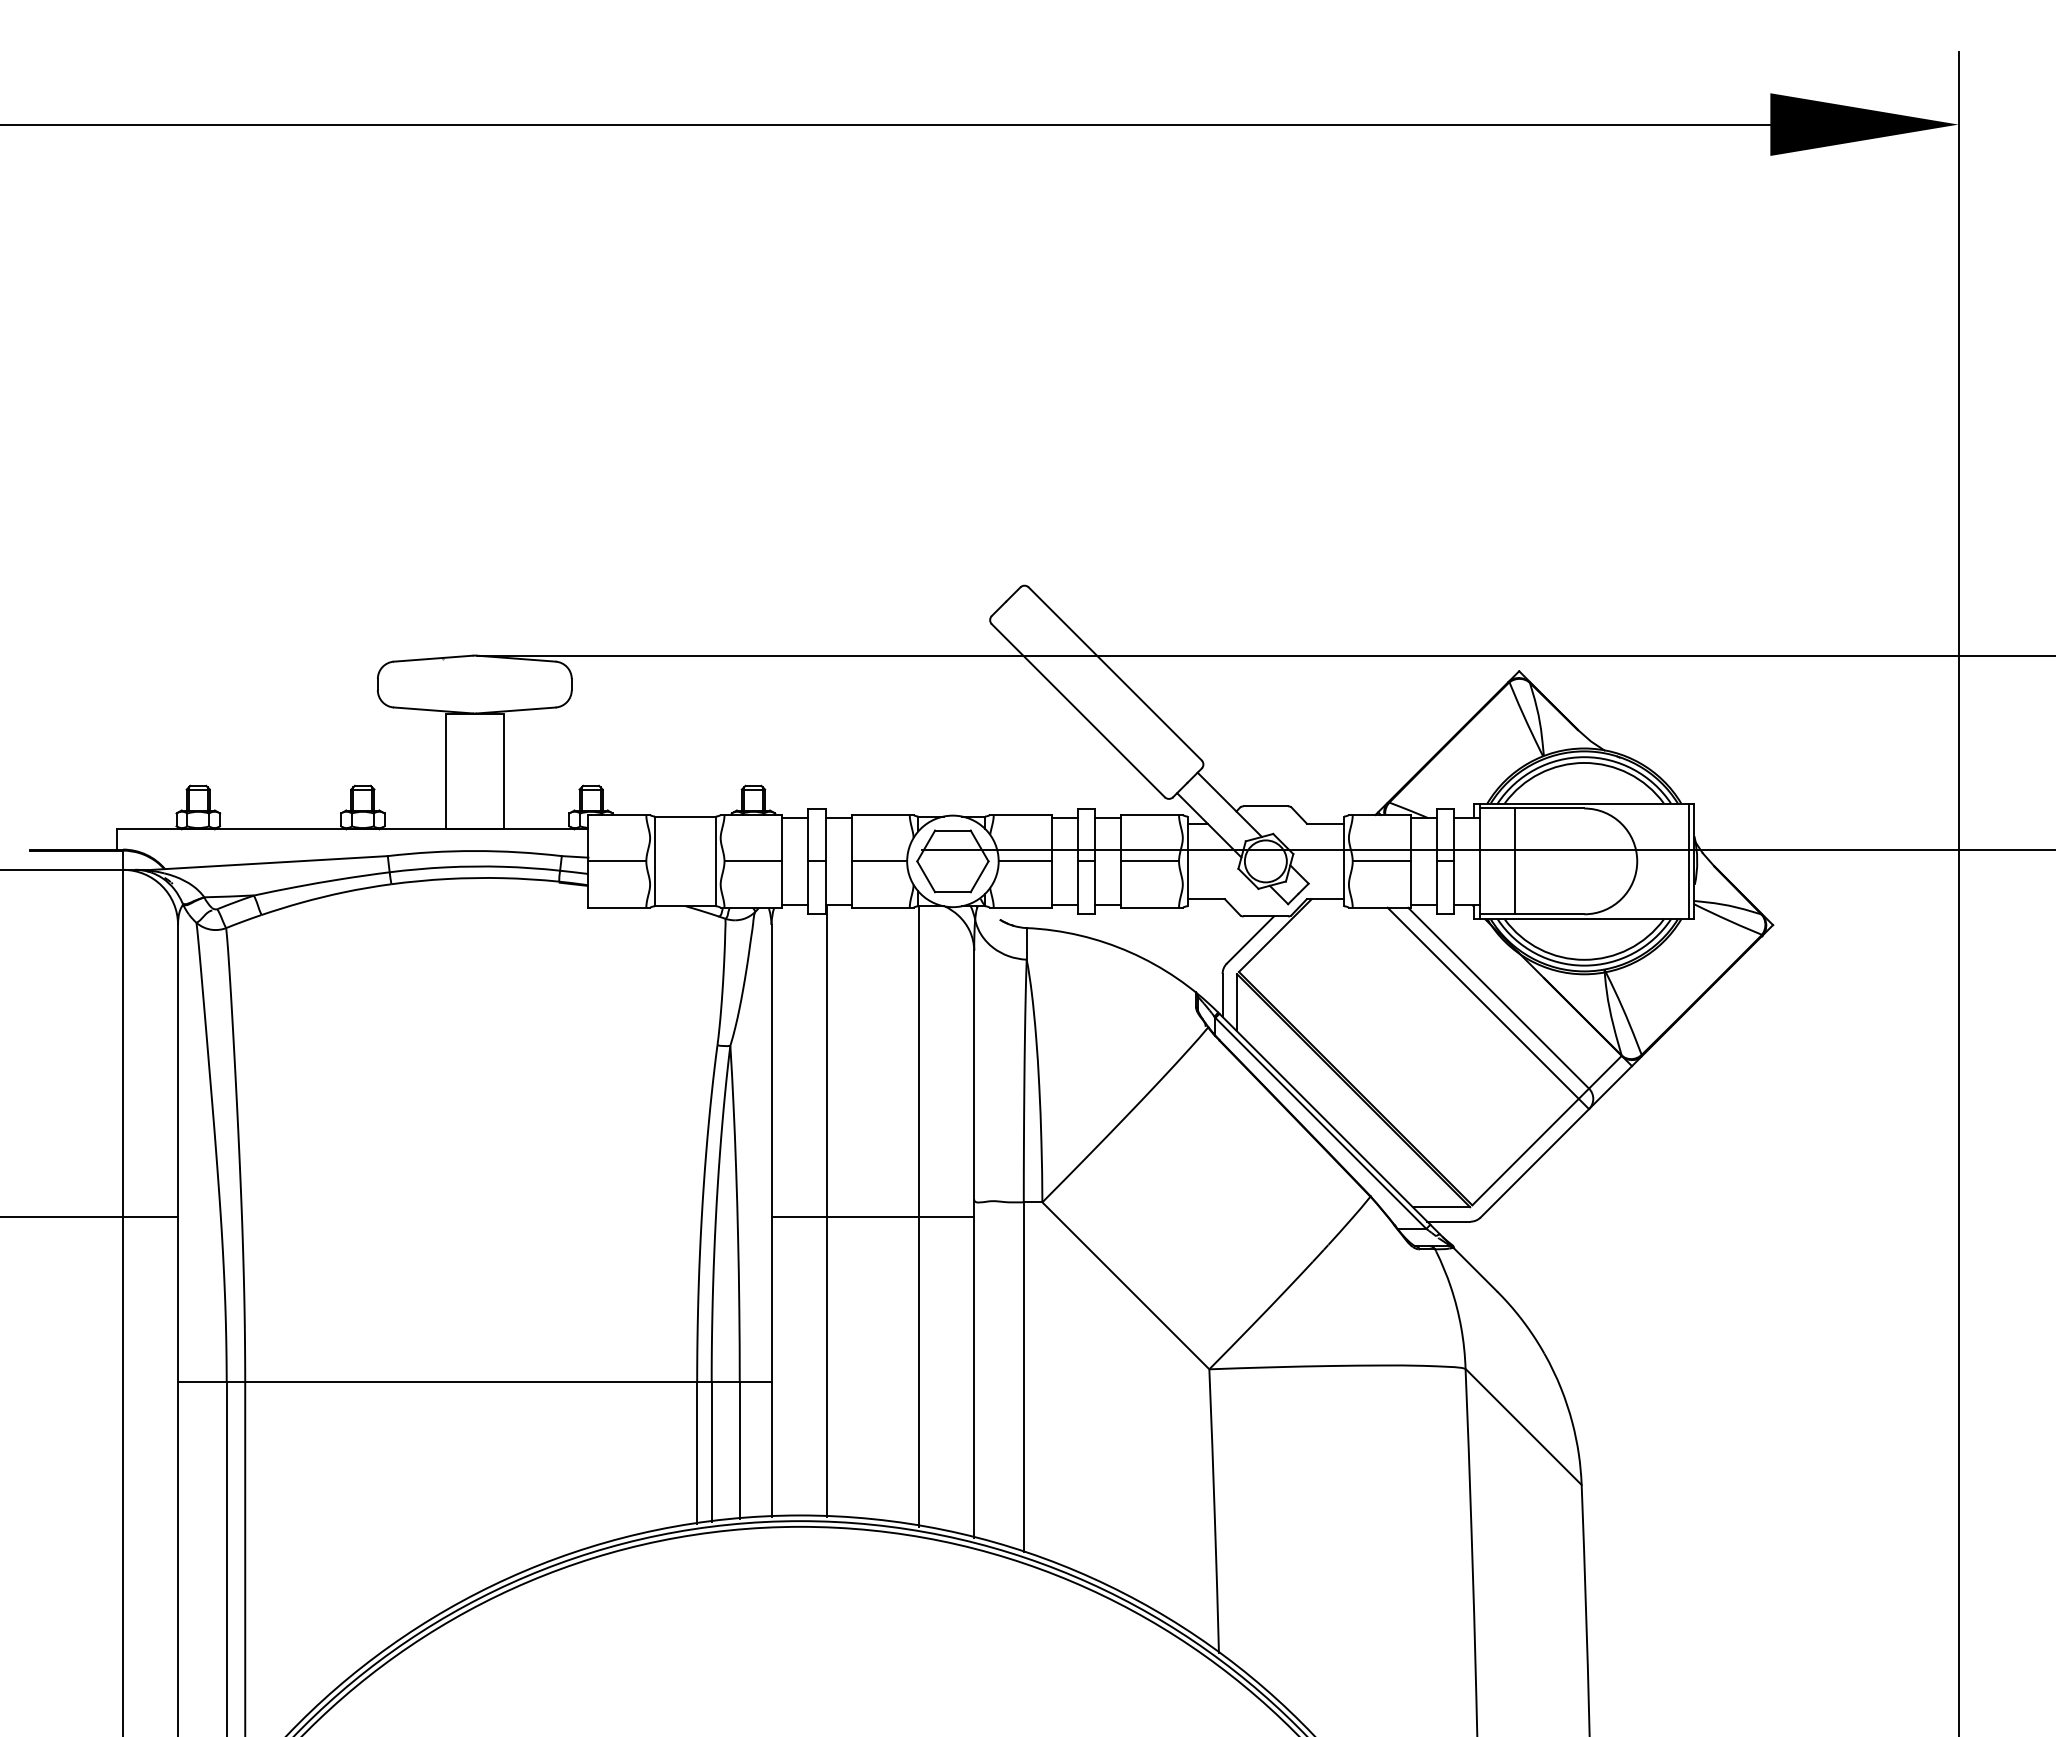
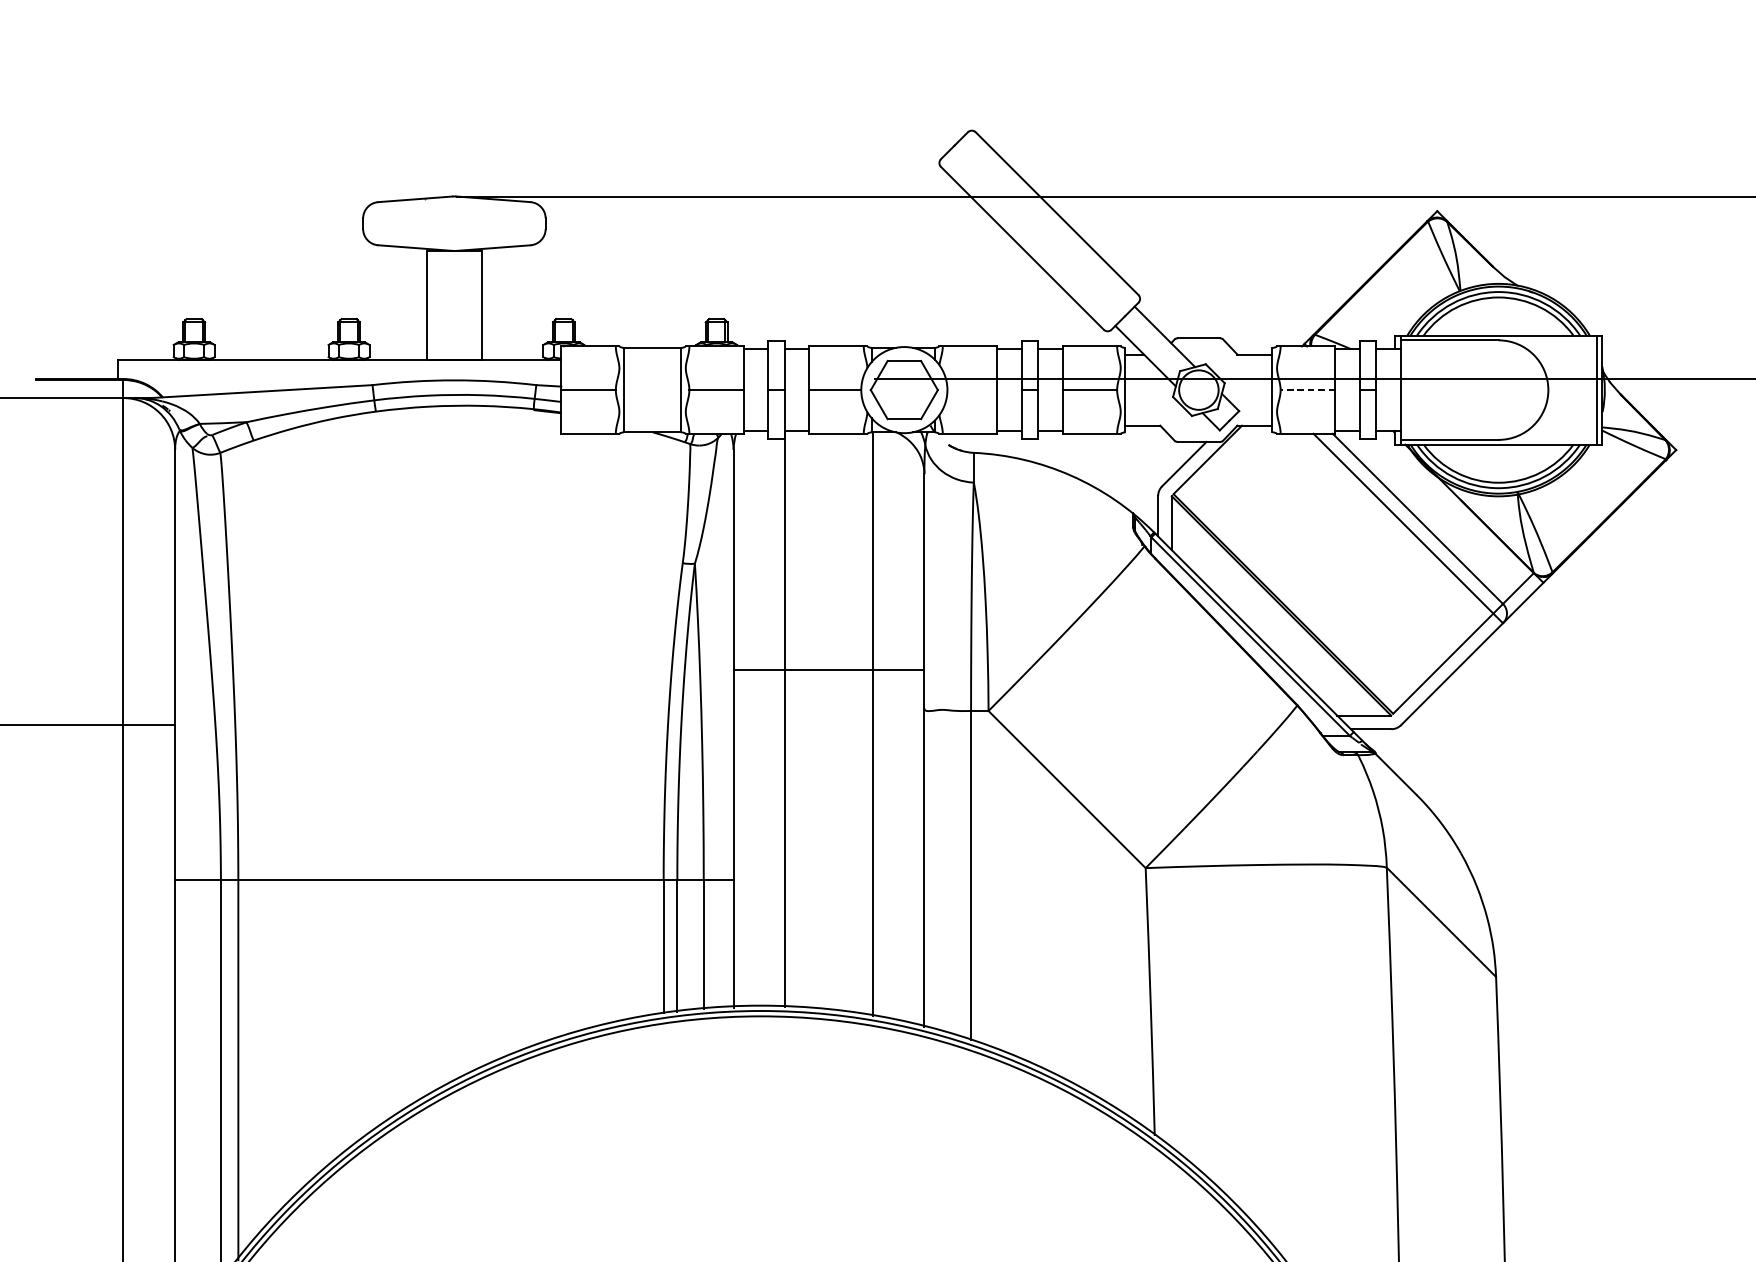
line: (1024, 861) -> (971, 390), removed
line: (1381, 861) -> (1307, 390), solid -> dashed
line: (1514, 861) -> (1432, 390), removed
line: (872, 1217) -> (828, 669), moved

